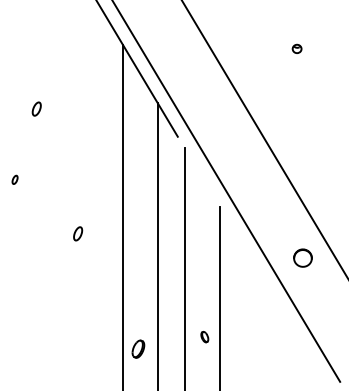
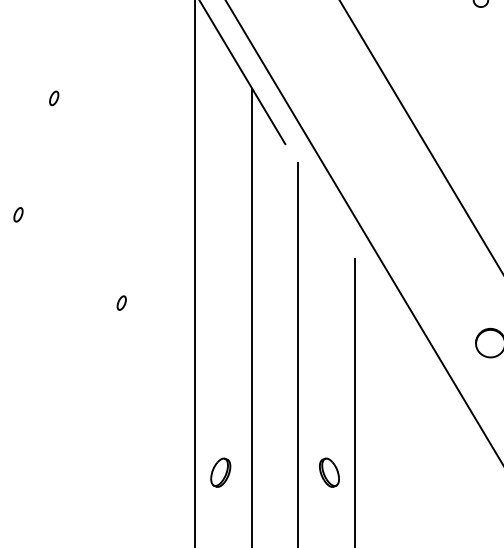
part: (36, 108) -> (53, 97), size x0.62
part: (77, 233) -> (120, 302), size x0.62
part: (204, 336) -> (329, 471), size x1.67
part: (138, 348) -> (220, 471), moved

